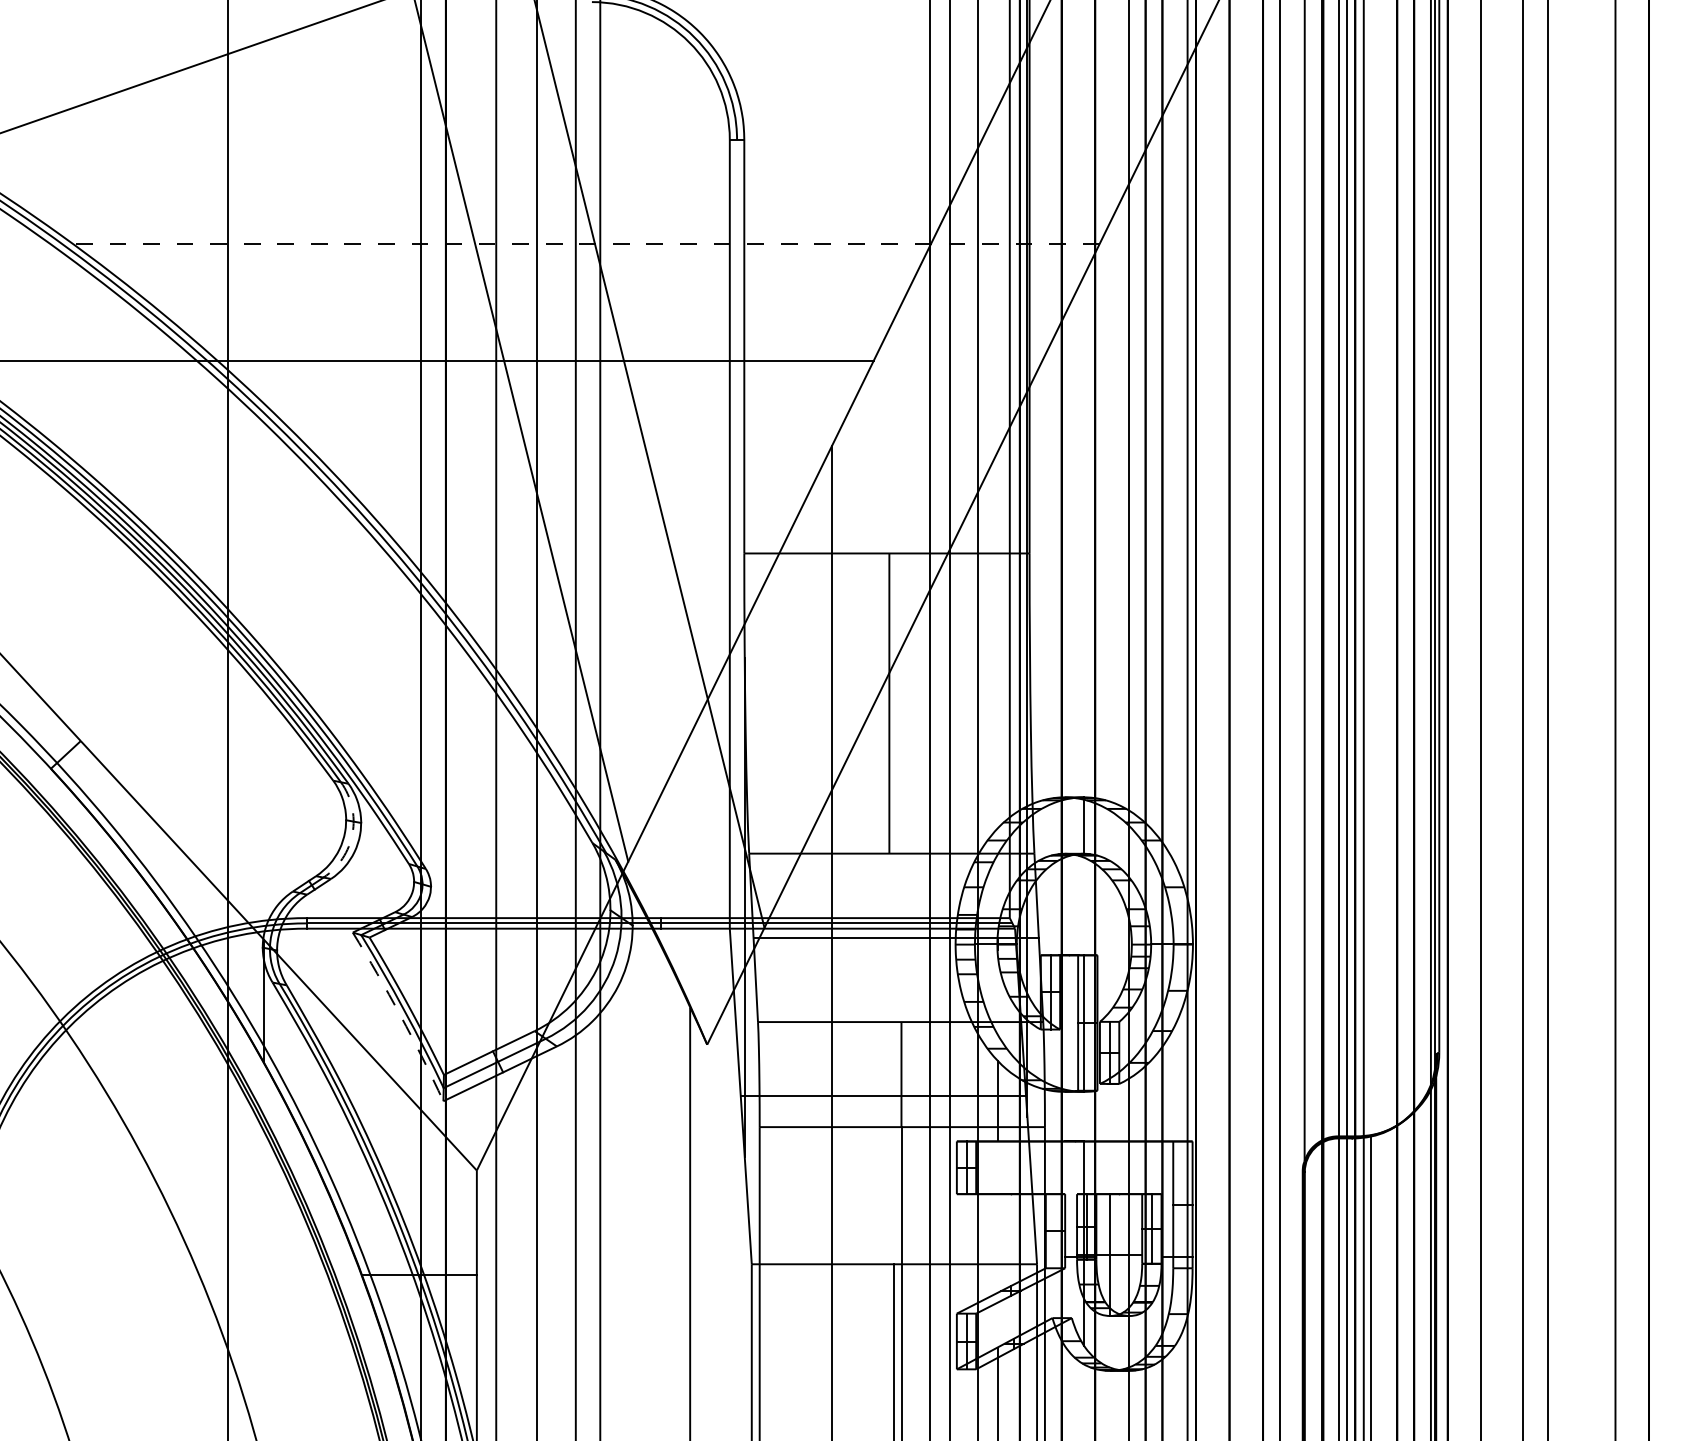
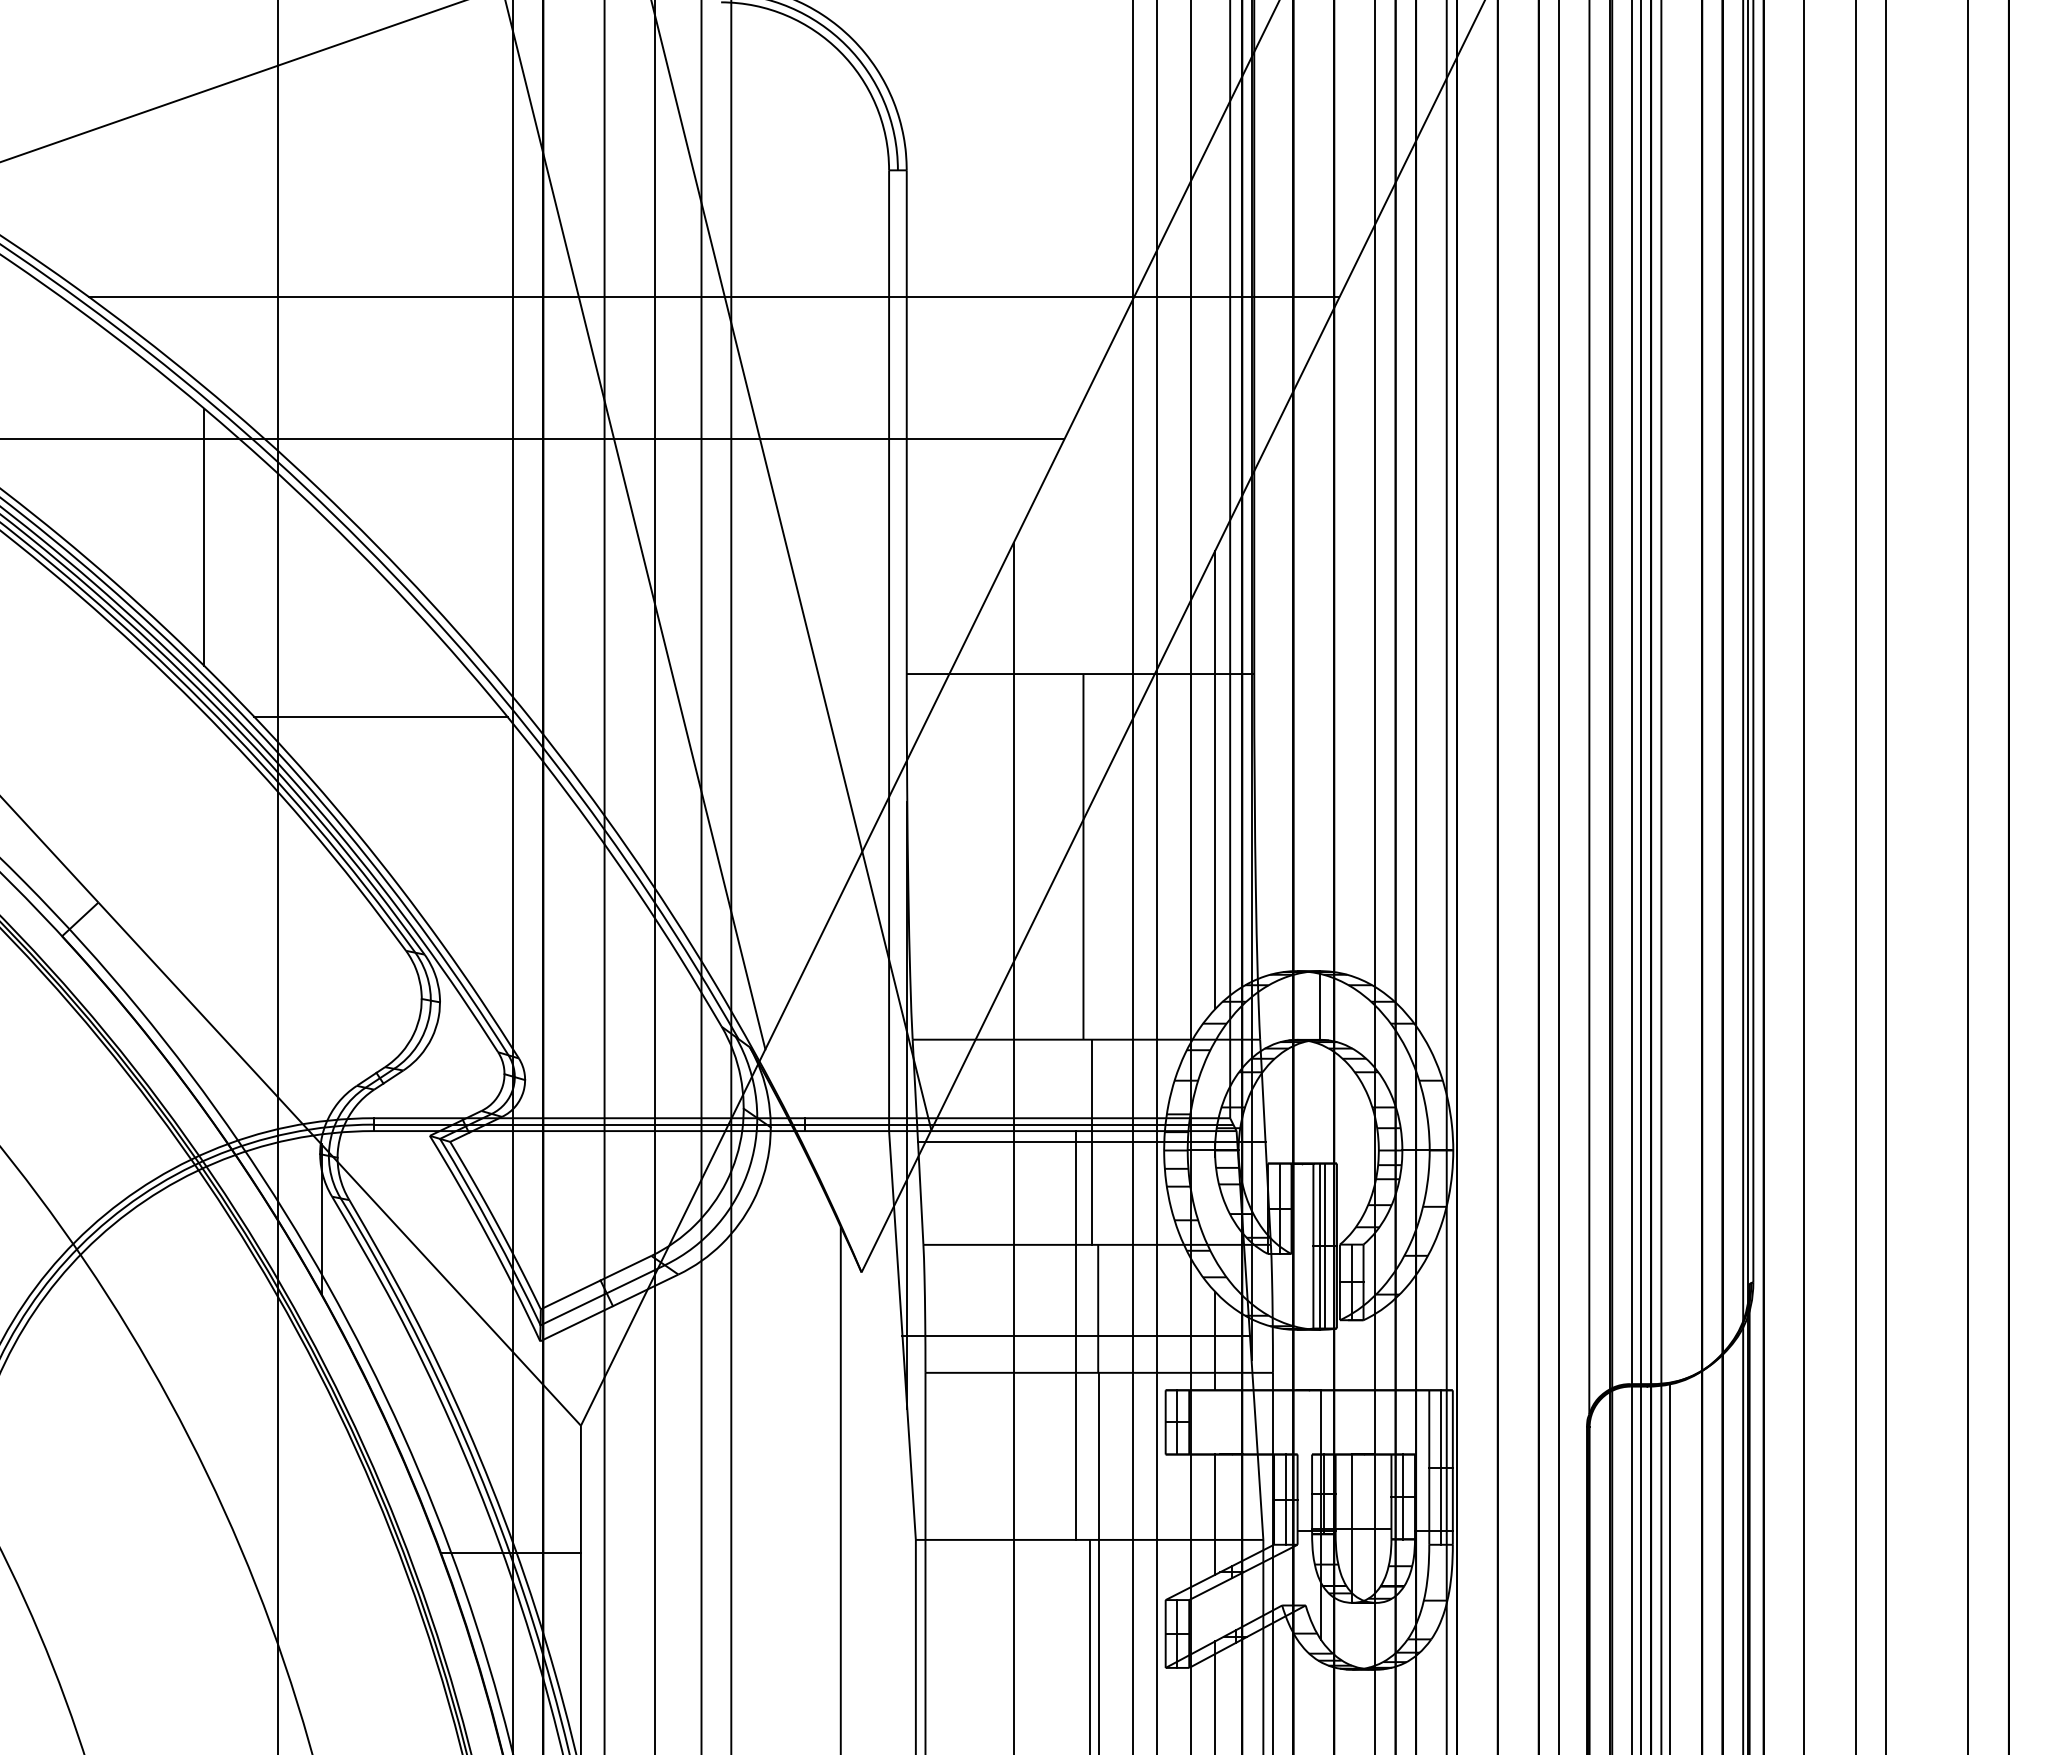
line: (585, 244) -> (713, 297), dashed -> solid
line: (167, 441) -> (204, 537), added
line: (312, 588) -> (380, 716), added
line: (997, 640) -> (1215, 779), added
arc: (352, 833) -> (429, 1015), dashed -> solid
line: (895, 937) -> (1091, 1141), added
arc: (400, 1016) -> (487, 1237), dashed -> solid
line: (1088, 1022) -> (1325, 1245), added
line: (883, 1096) -> (1076, 1335), added
line: (1183, 1204) -> (1441, 1467), added
line: (1055, 1231) -> (1285, 1499), added
line: (997, 1243) -> (1215, 1514), added

